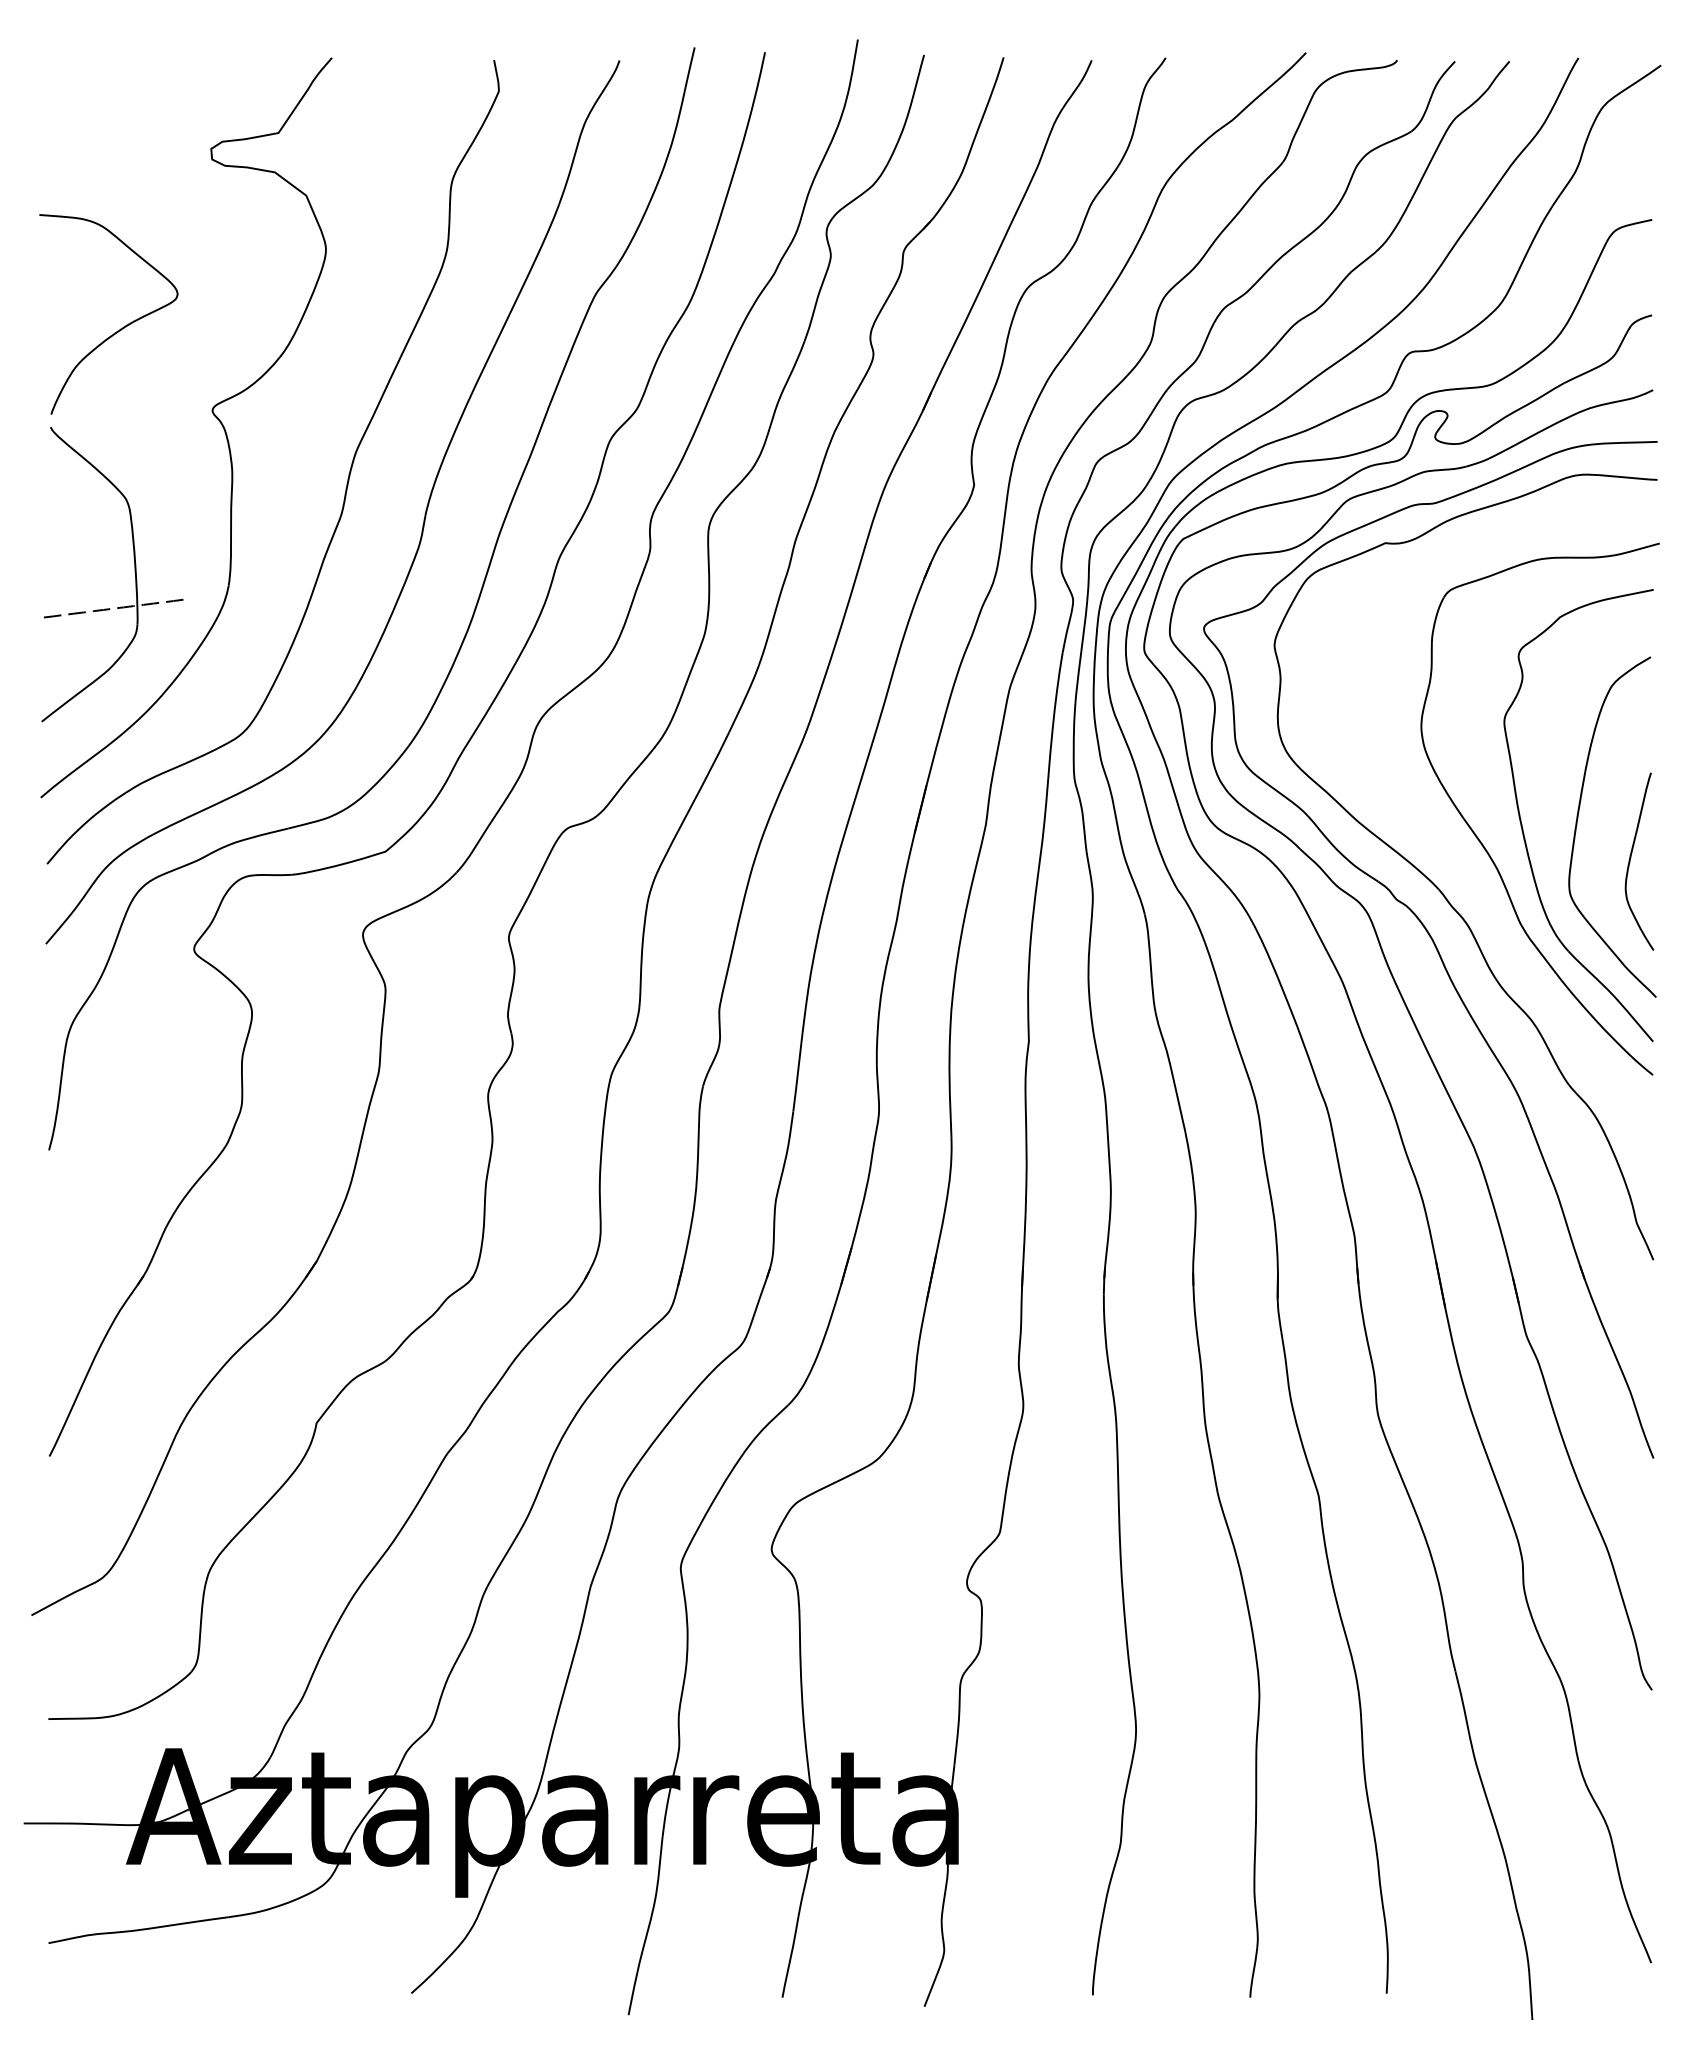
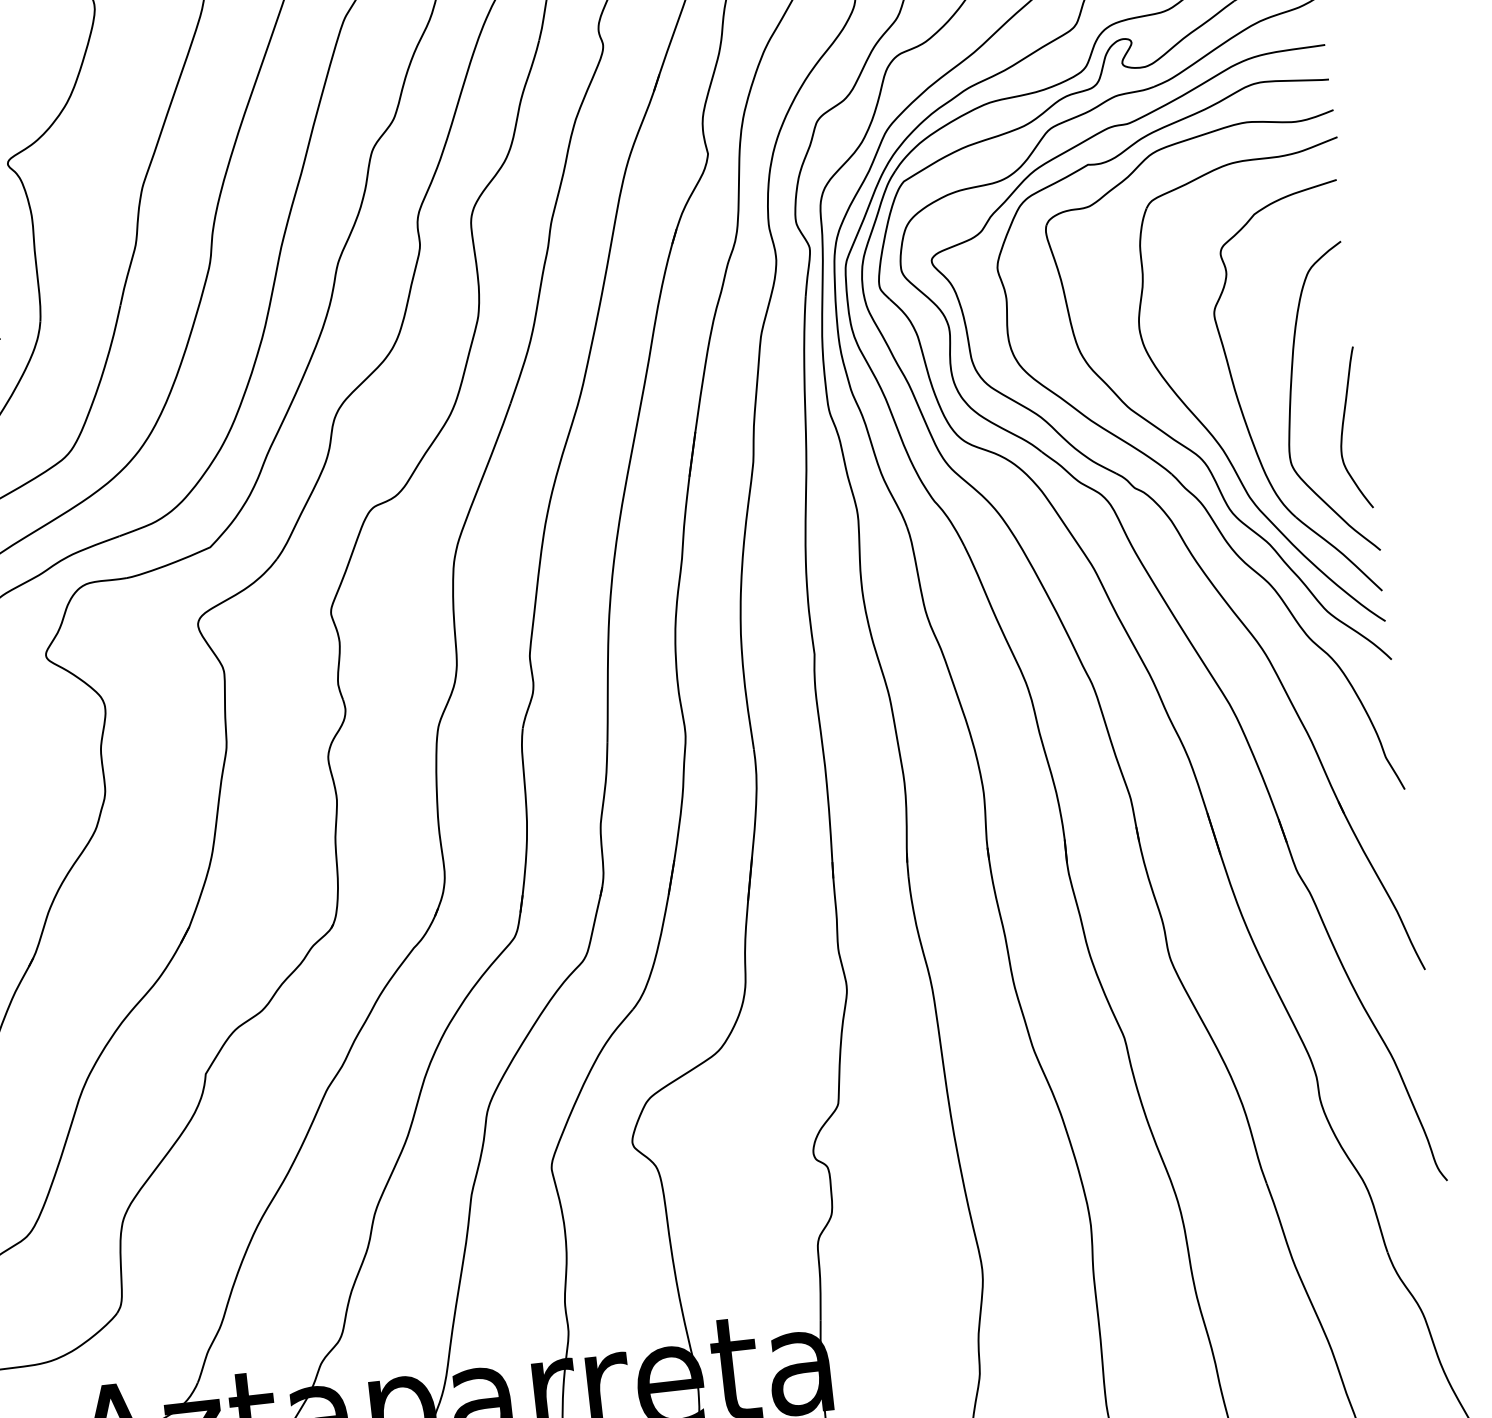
part: (1457, 860) -> (1185, 446), added

